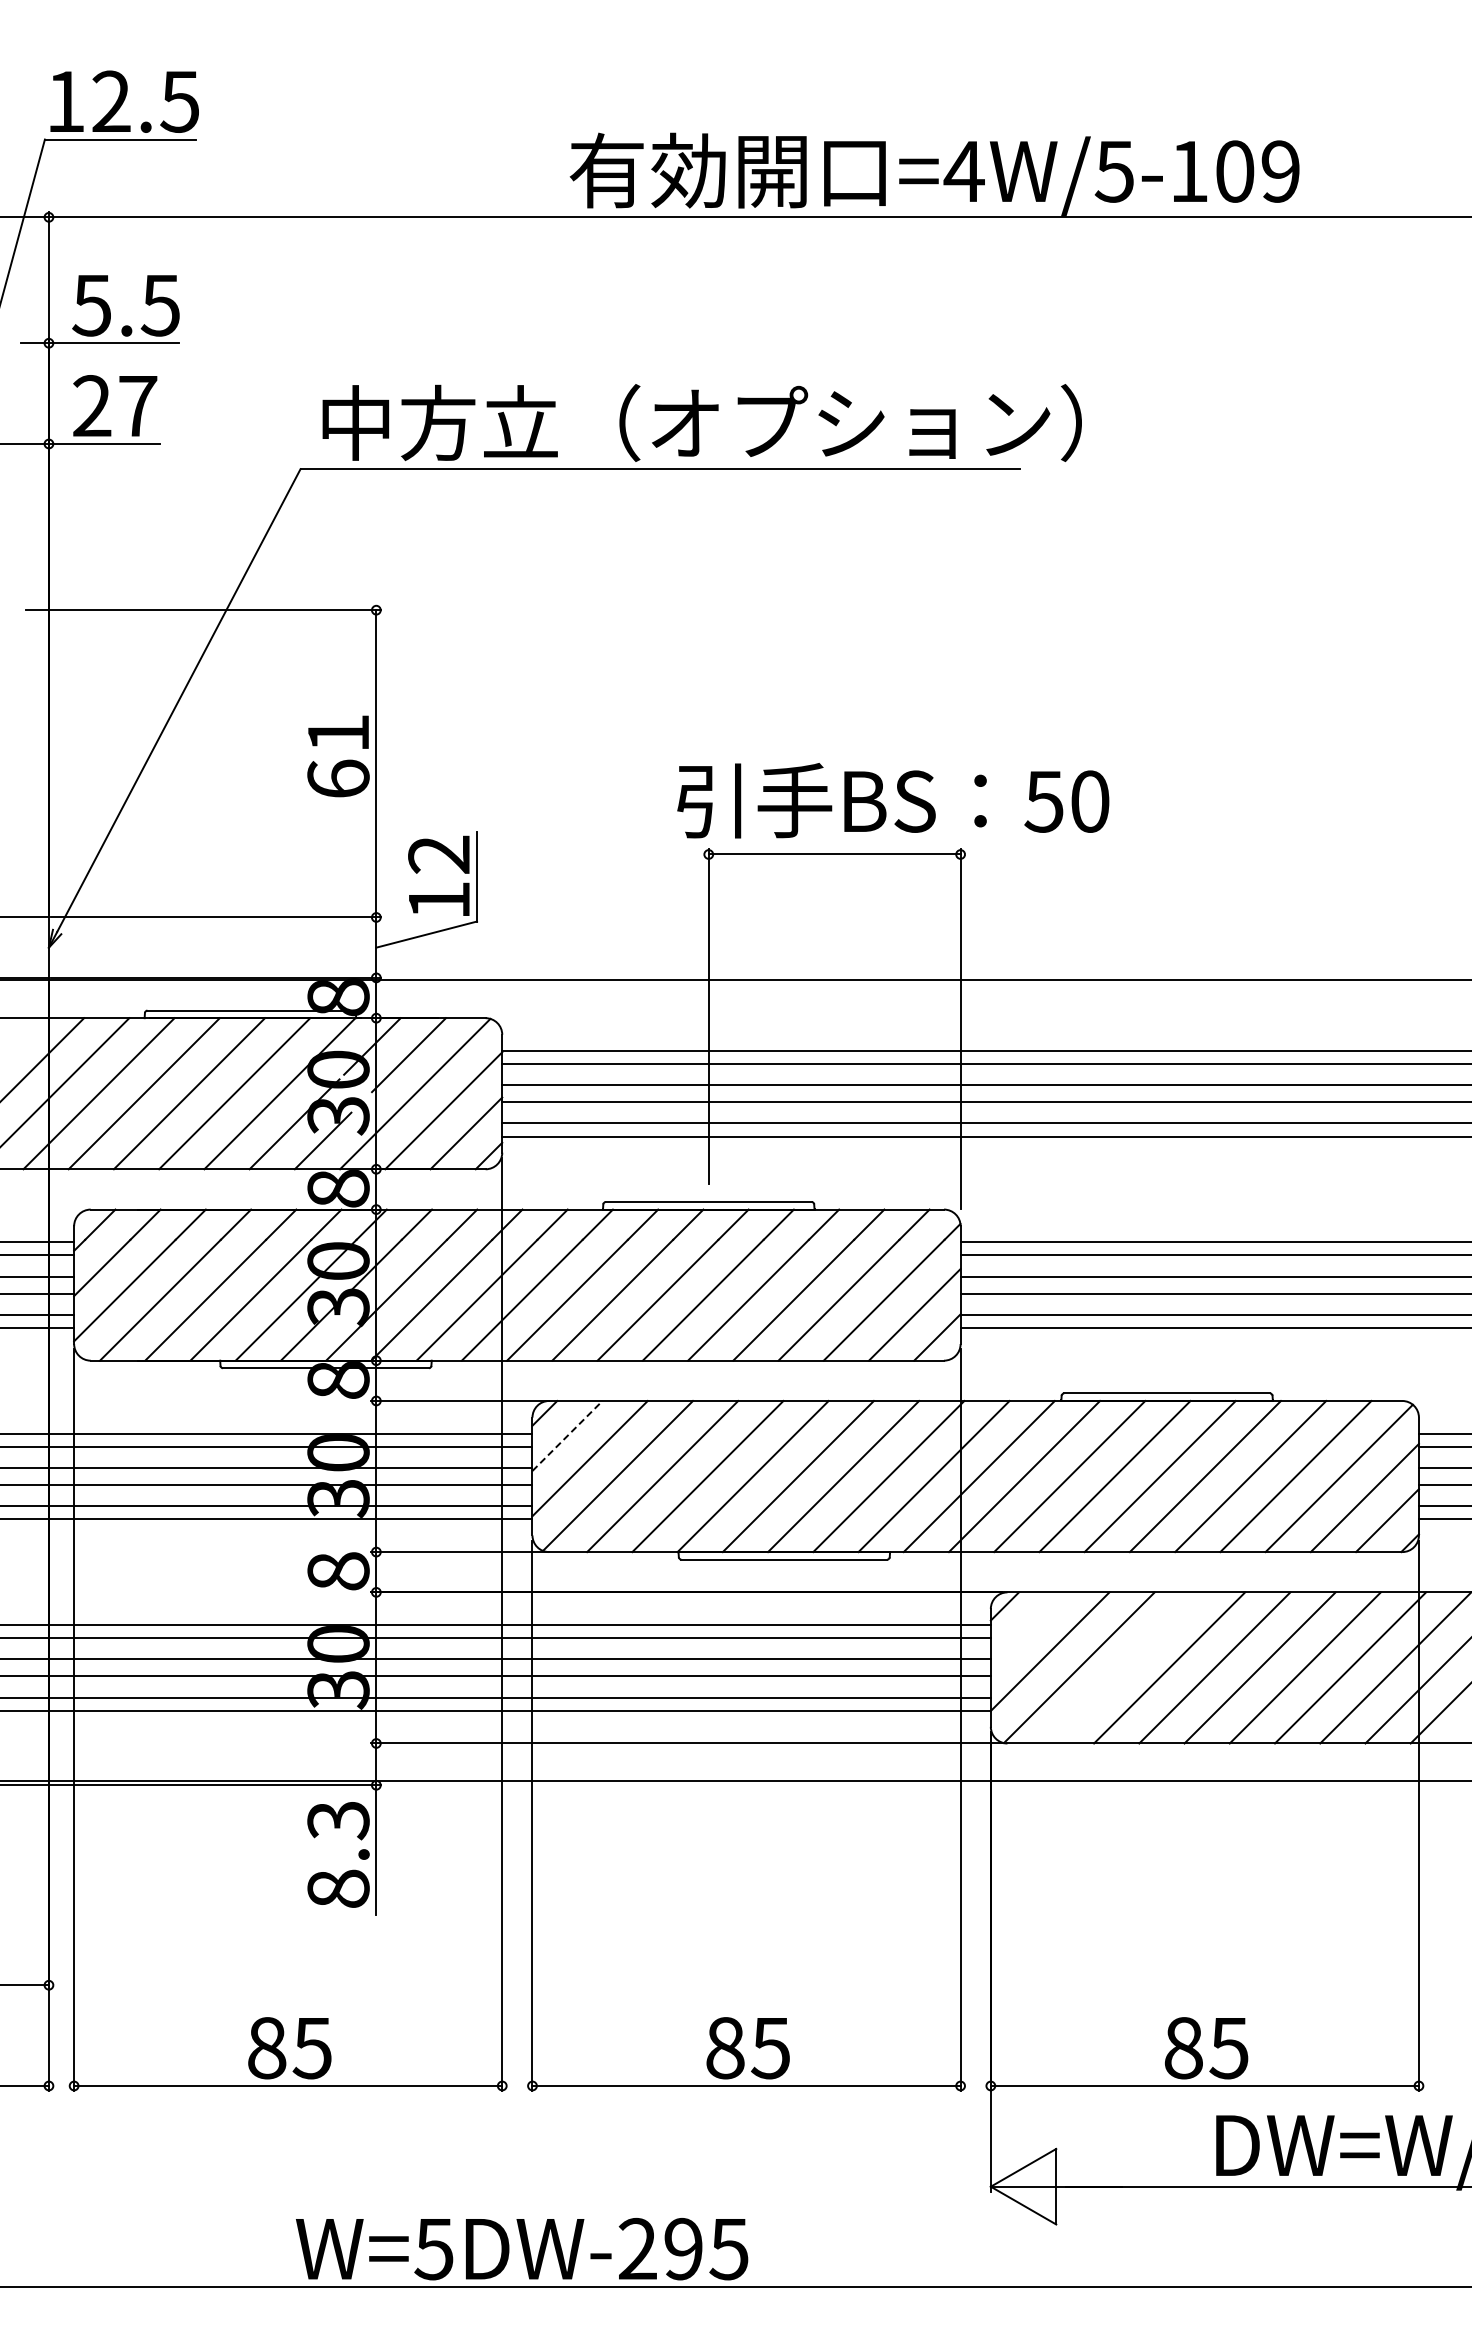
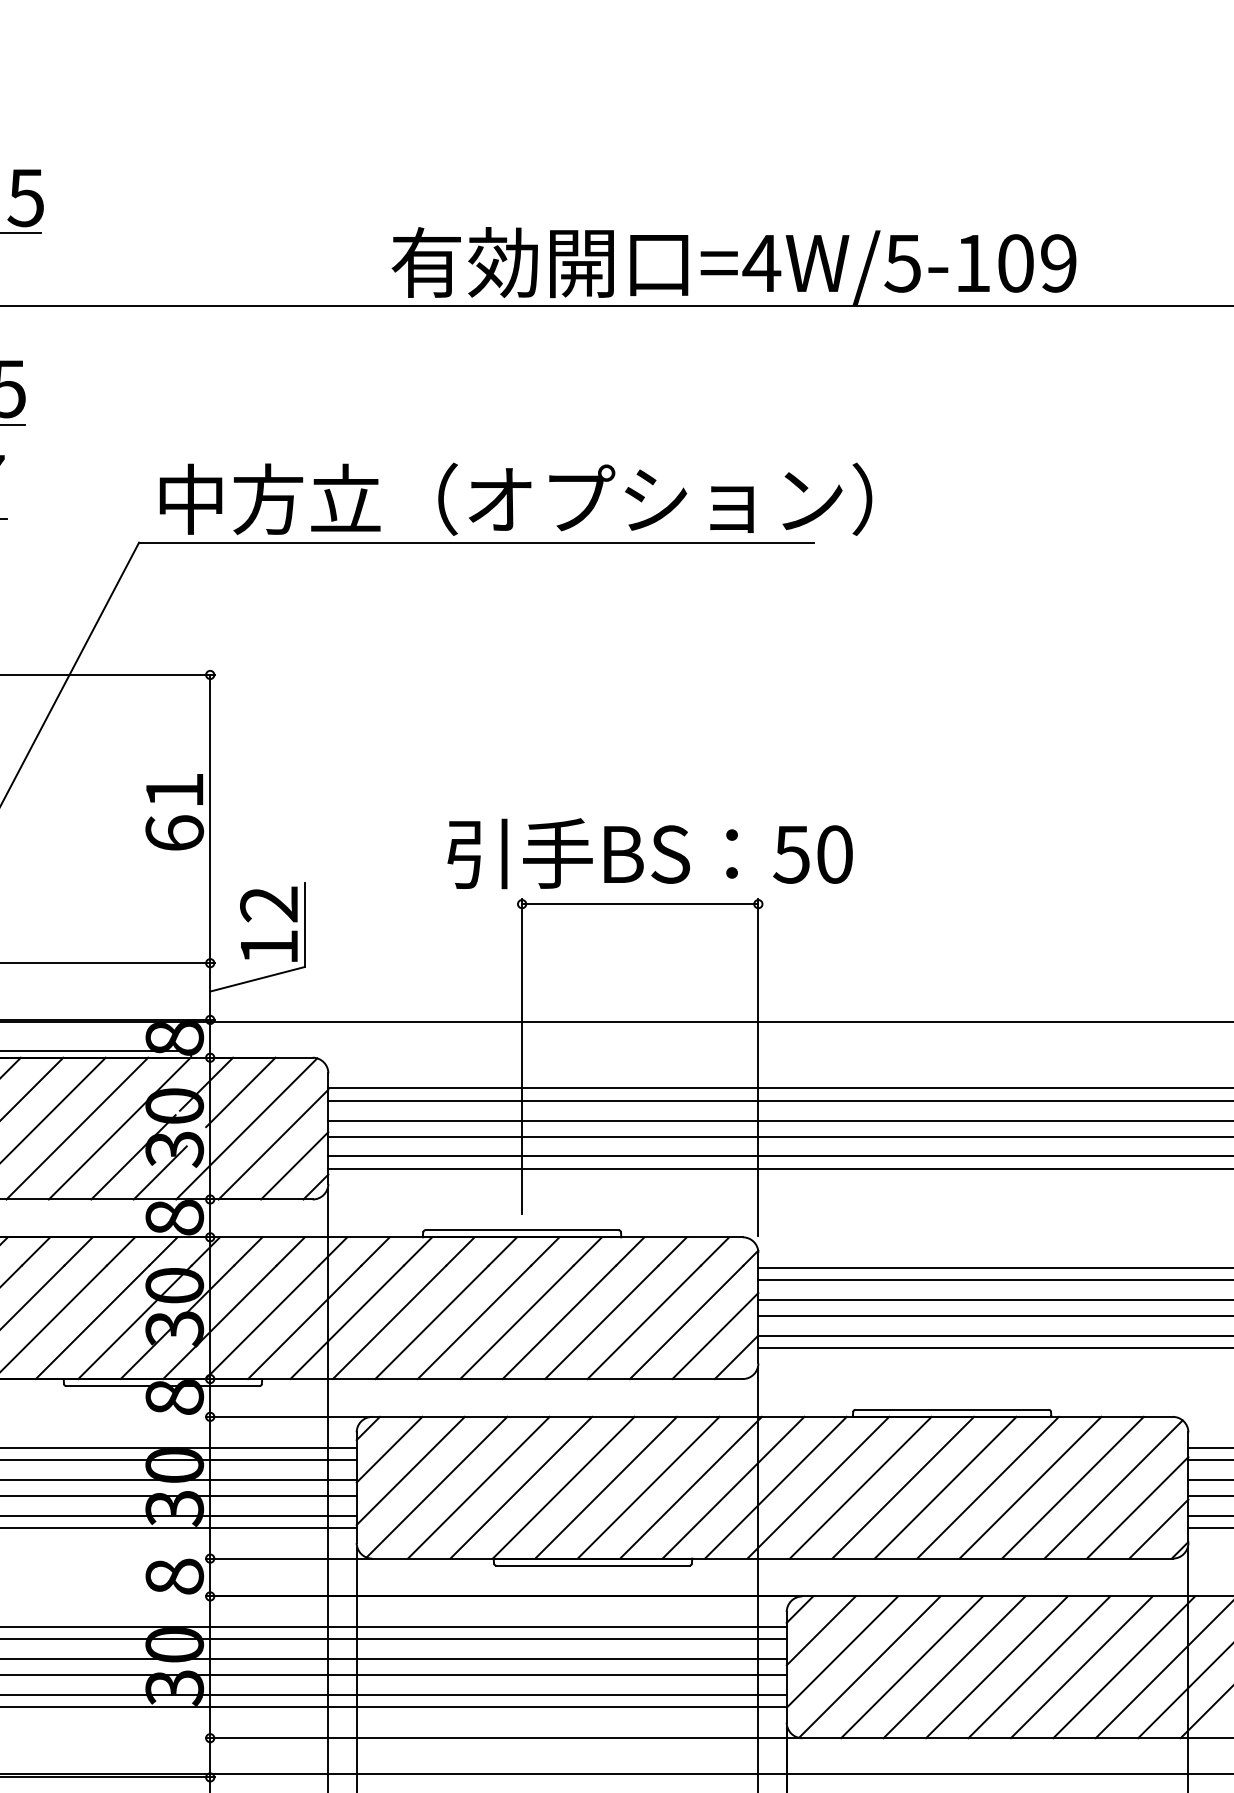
text: (893, 800) -> (650, 853), moved
line: (567, 1435) -> (389, 1449), dashed -> solid
line: (1027, 1628) -> (821, 1630), added
line: (1123, 1667) -> (911, 1666), added

